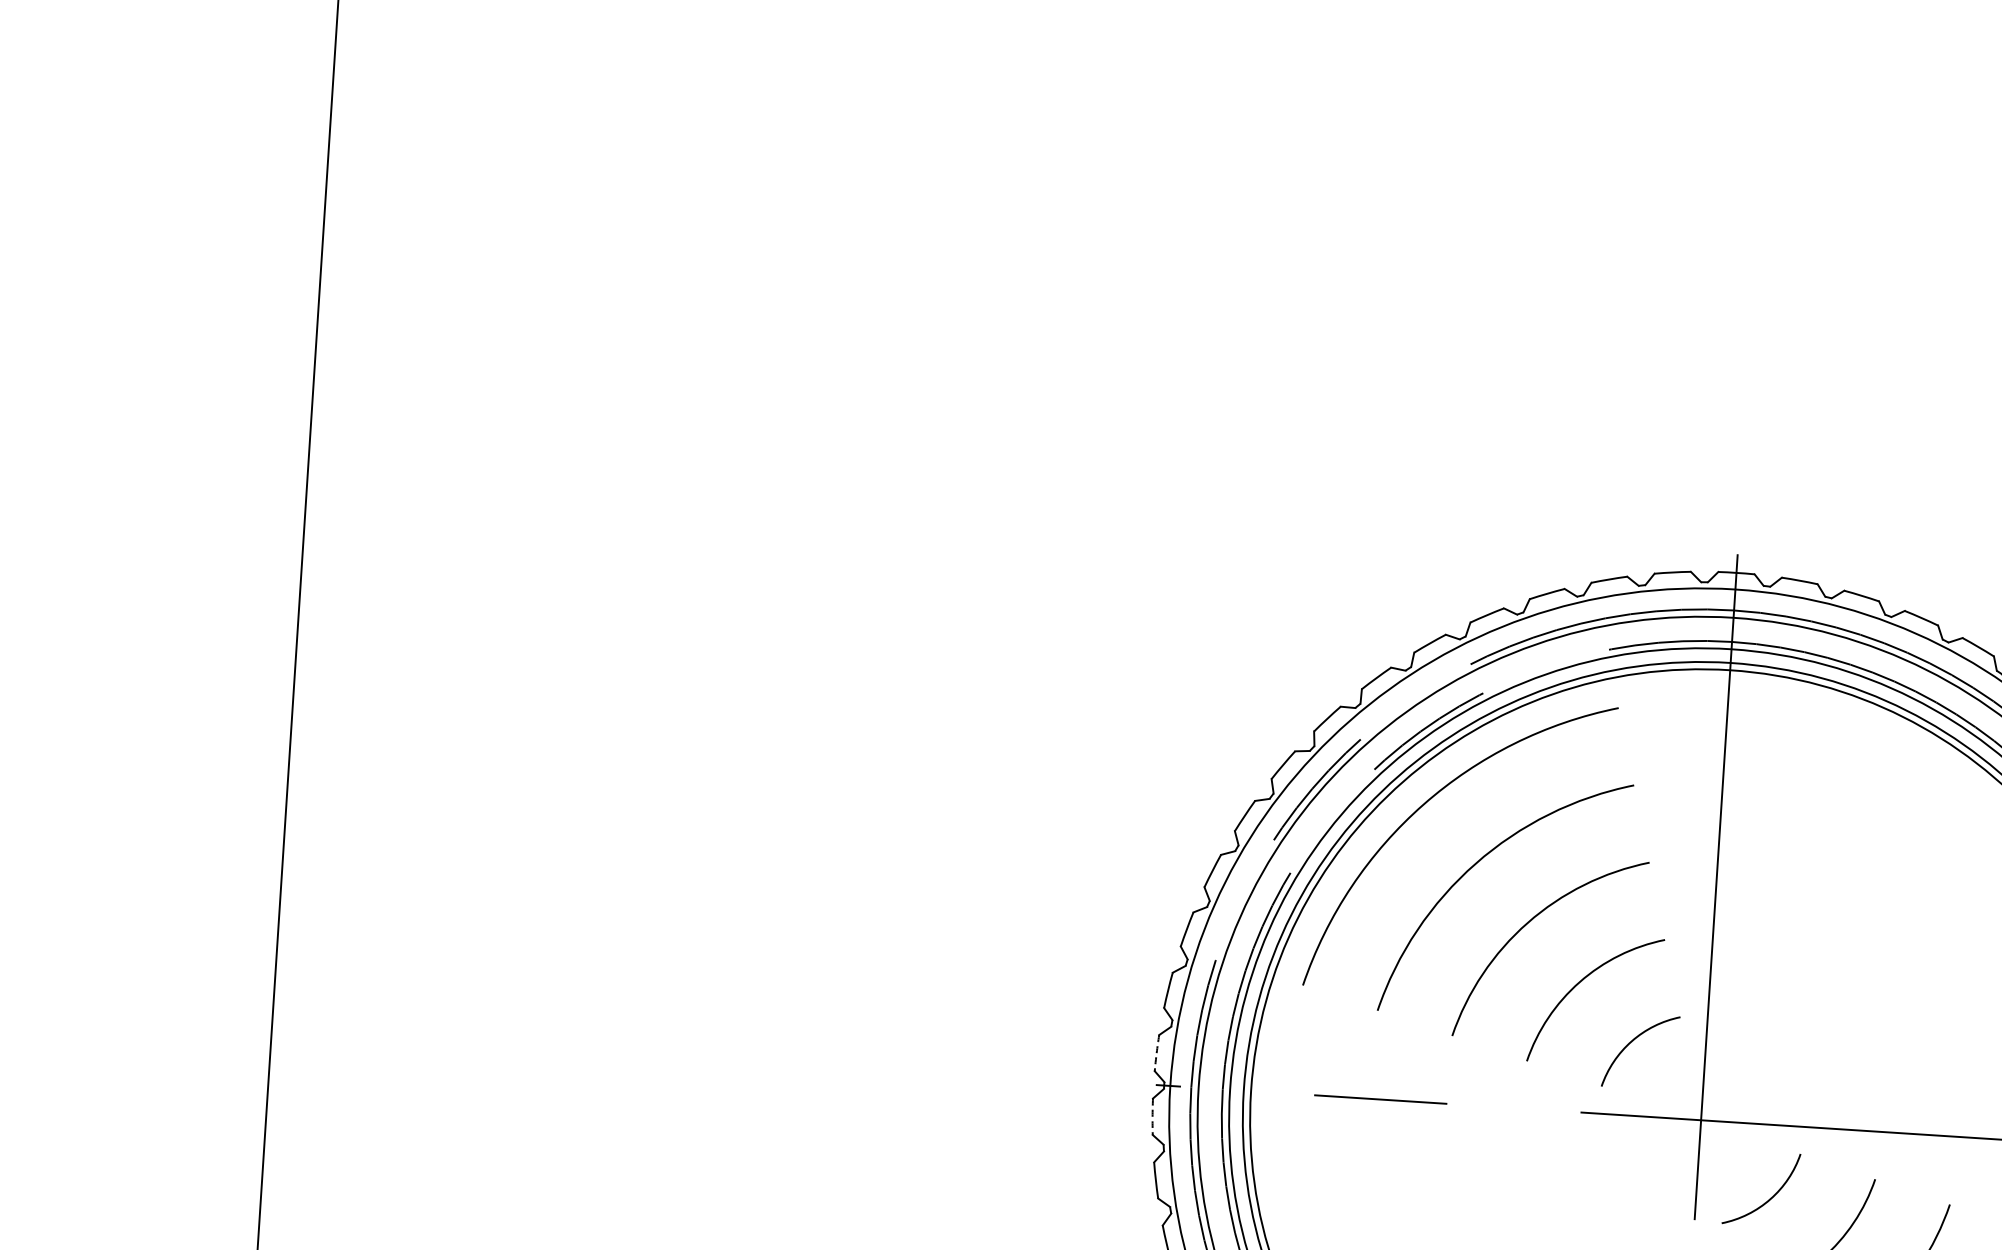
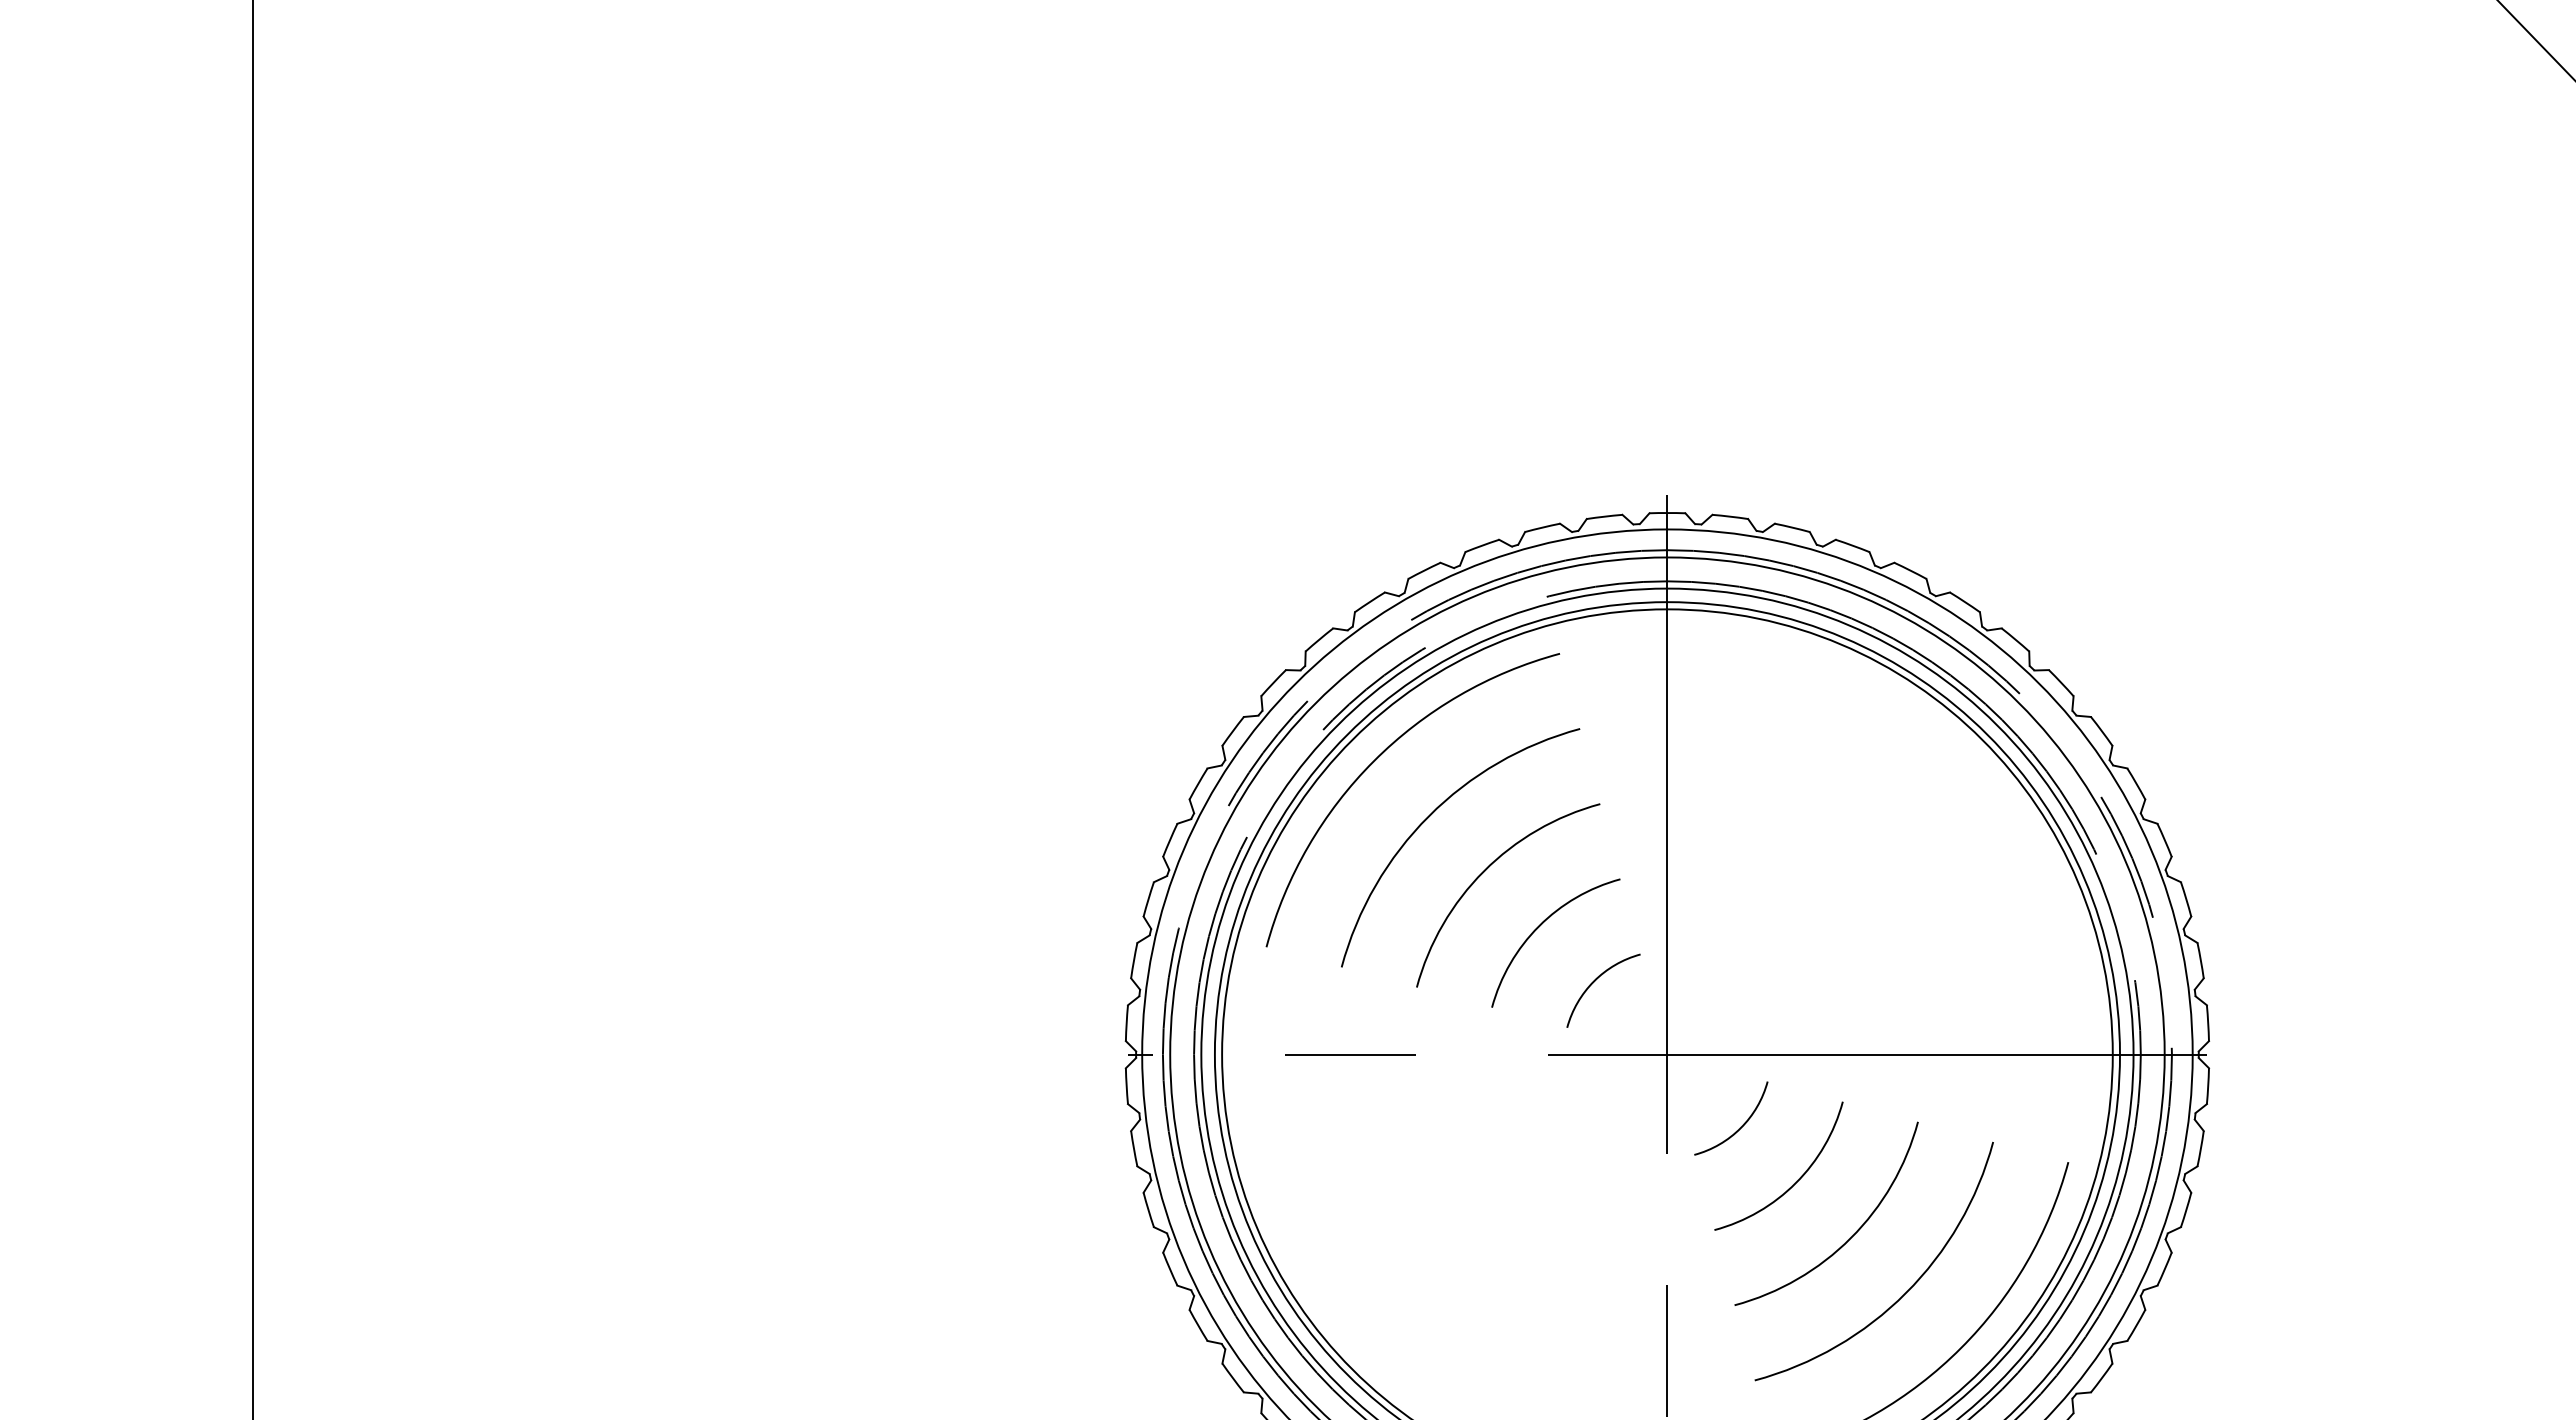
arc: (1156, 1053) -> (1126, 1023), dashed -> solid
arc: (1152, 1117) -> (1126, 1086), dashed -> solid

